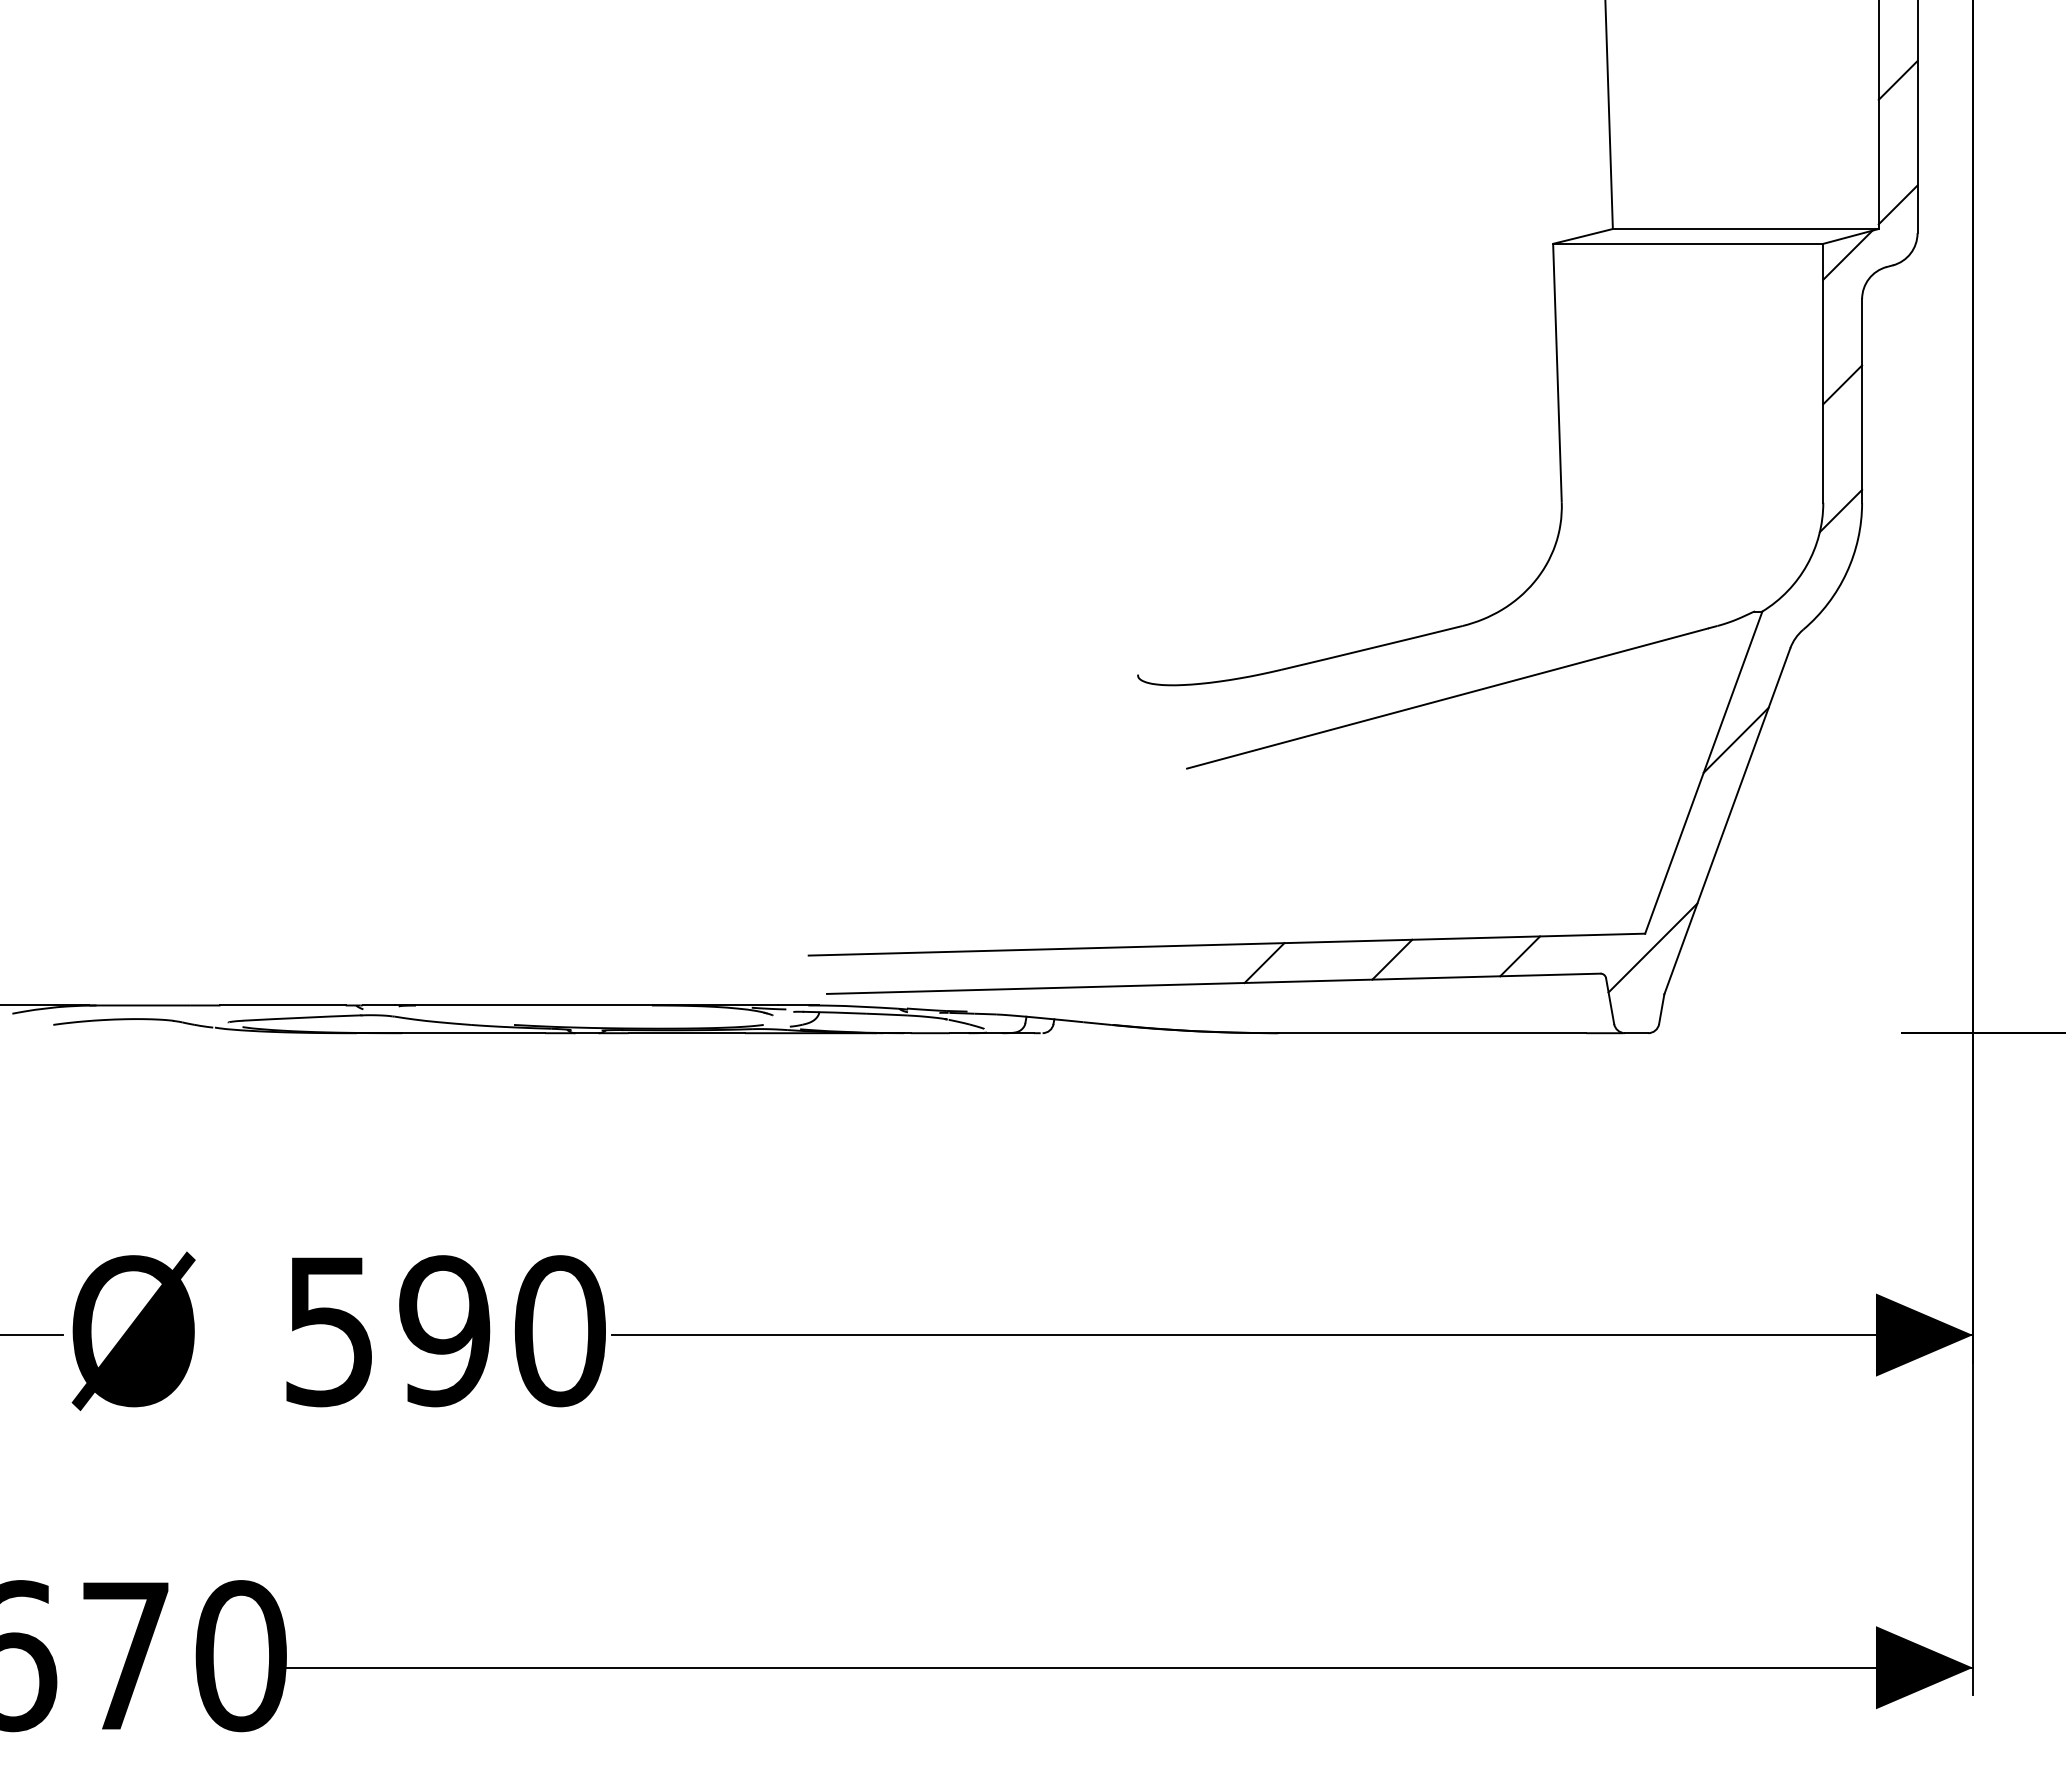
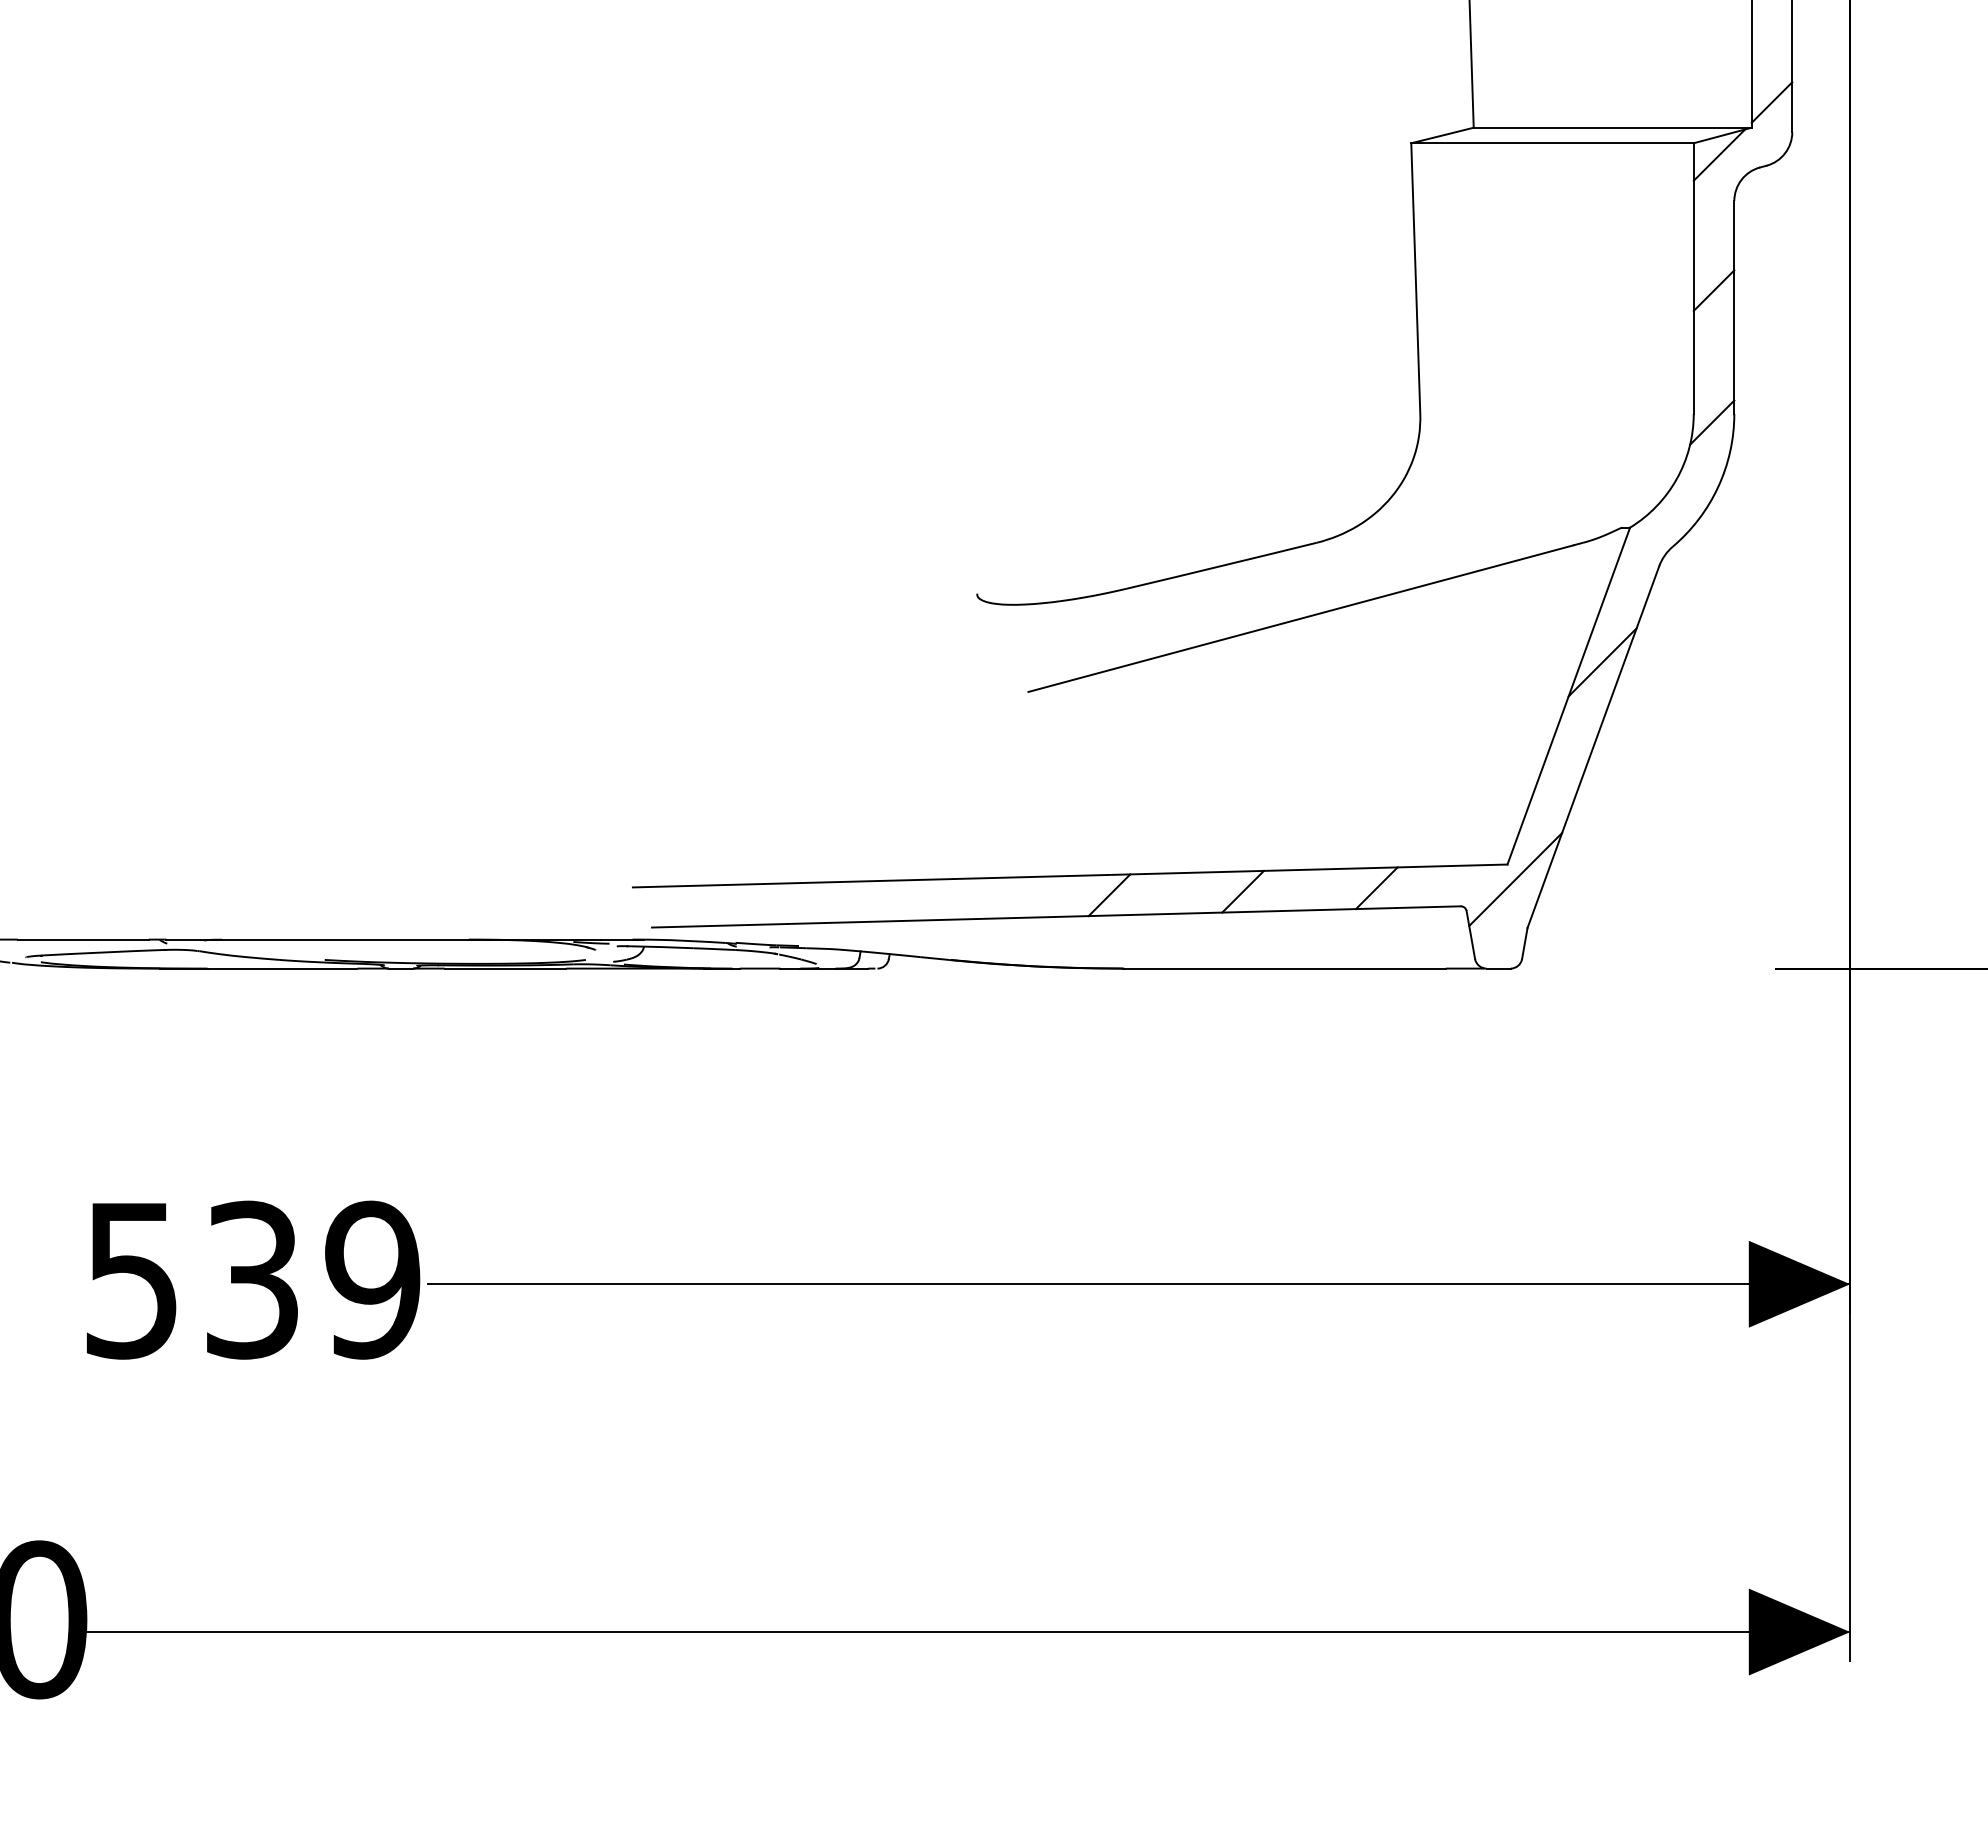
text: (502, 1331) -> (312, 1280), 590 -> 539

